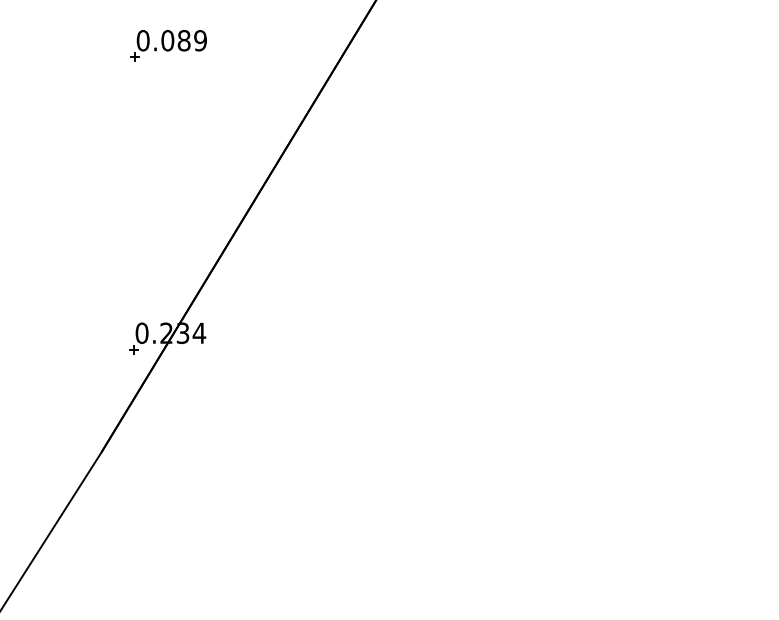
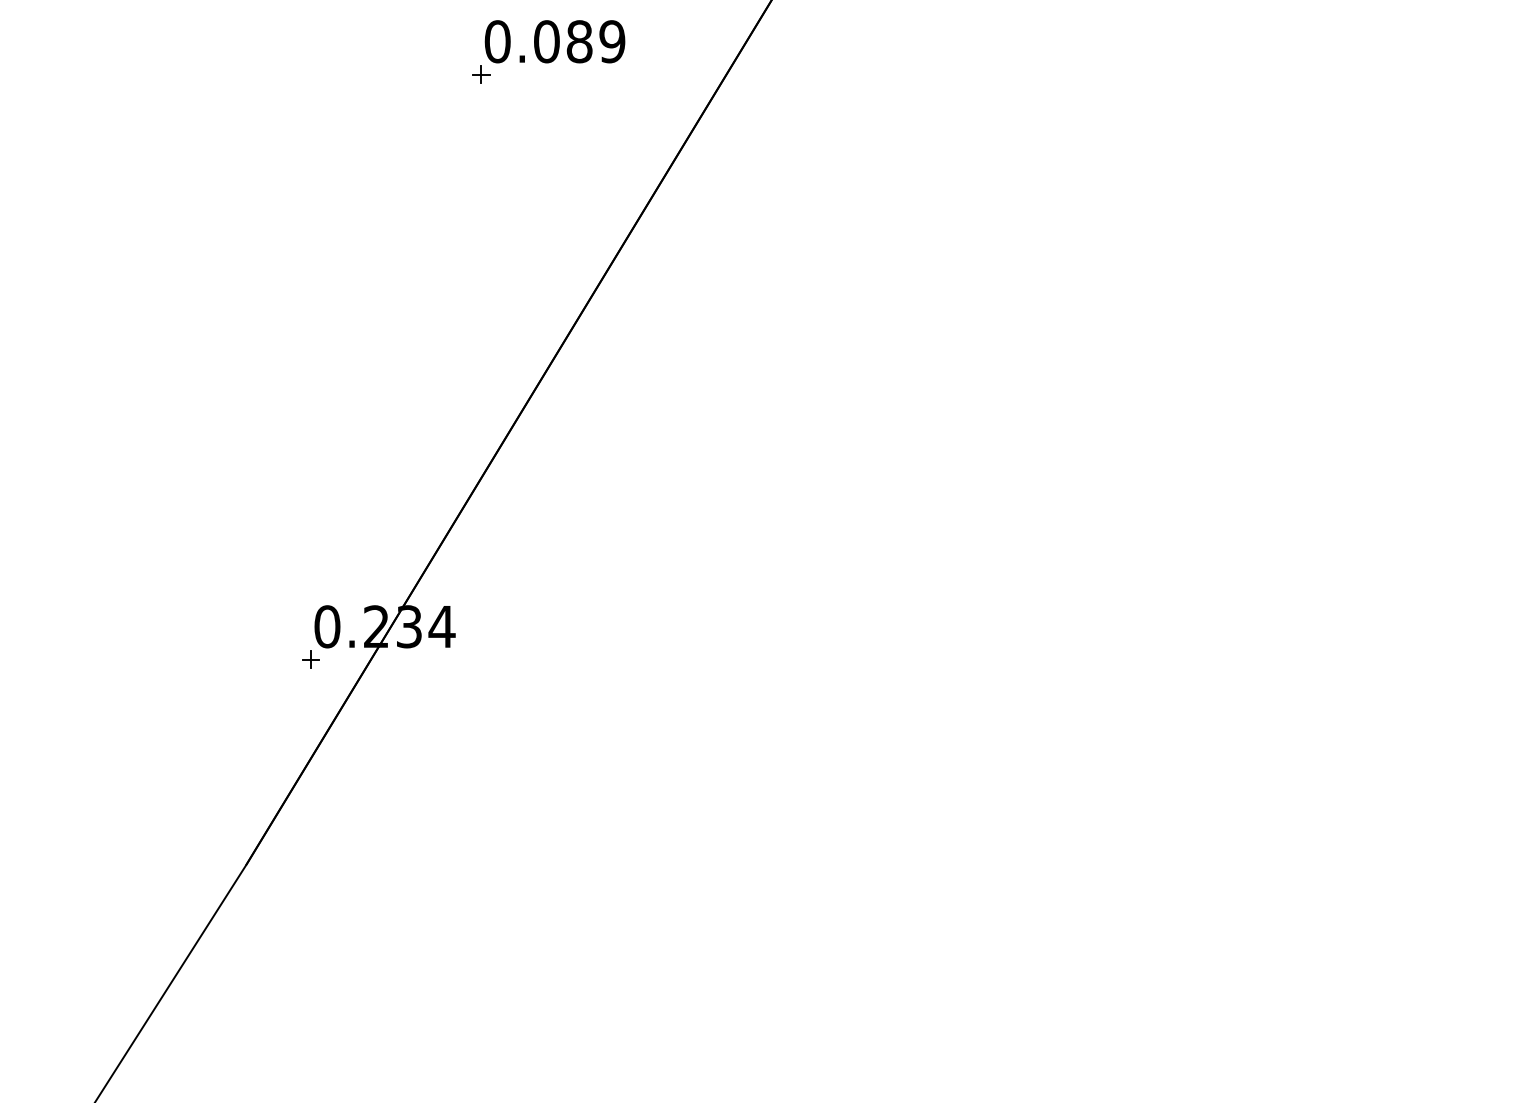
part: (168, 45) -> (548, 51), moved

